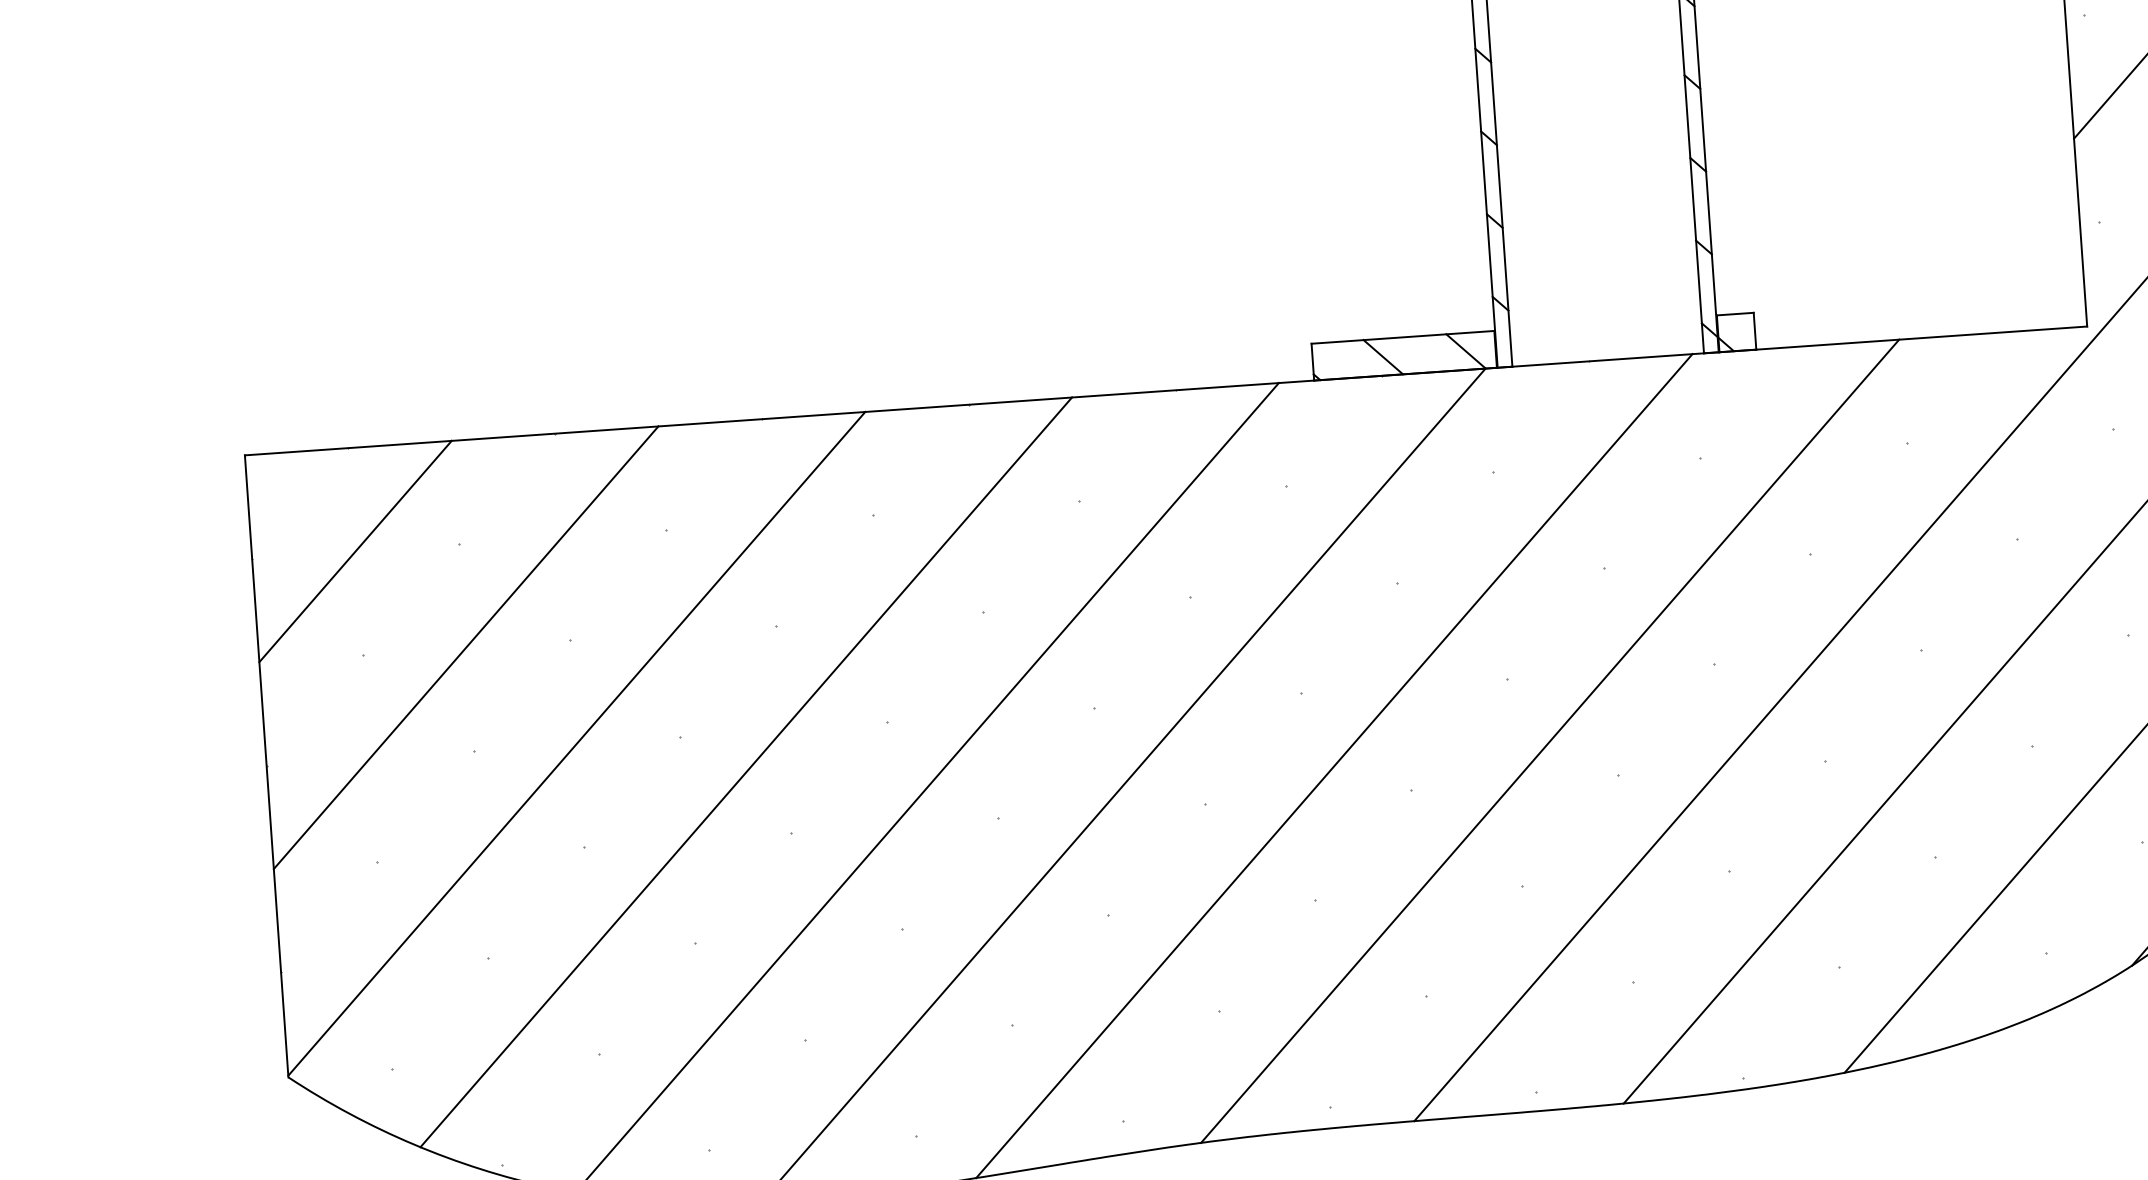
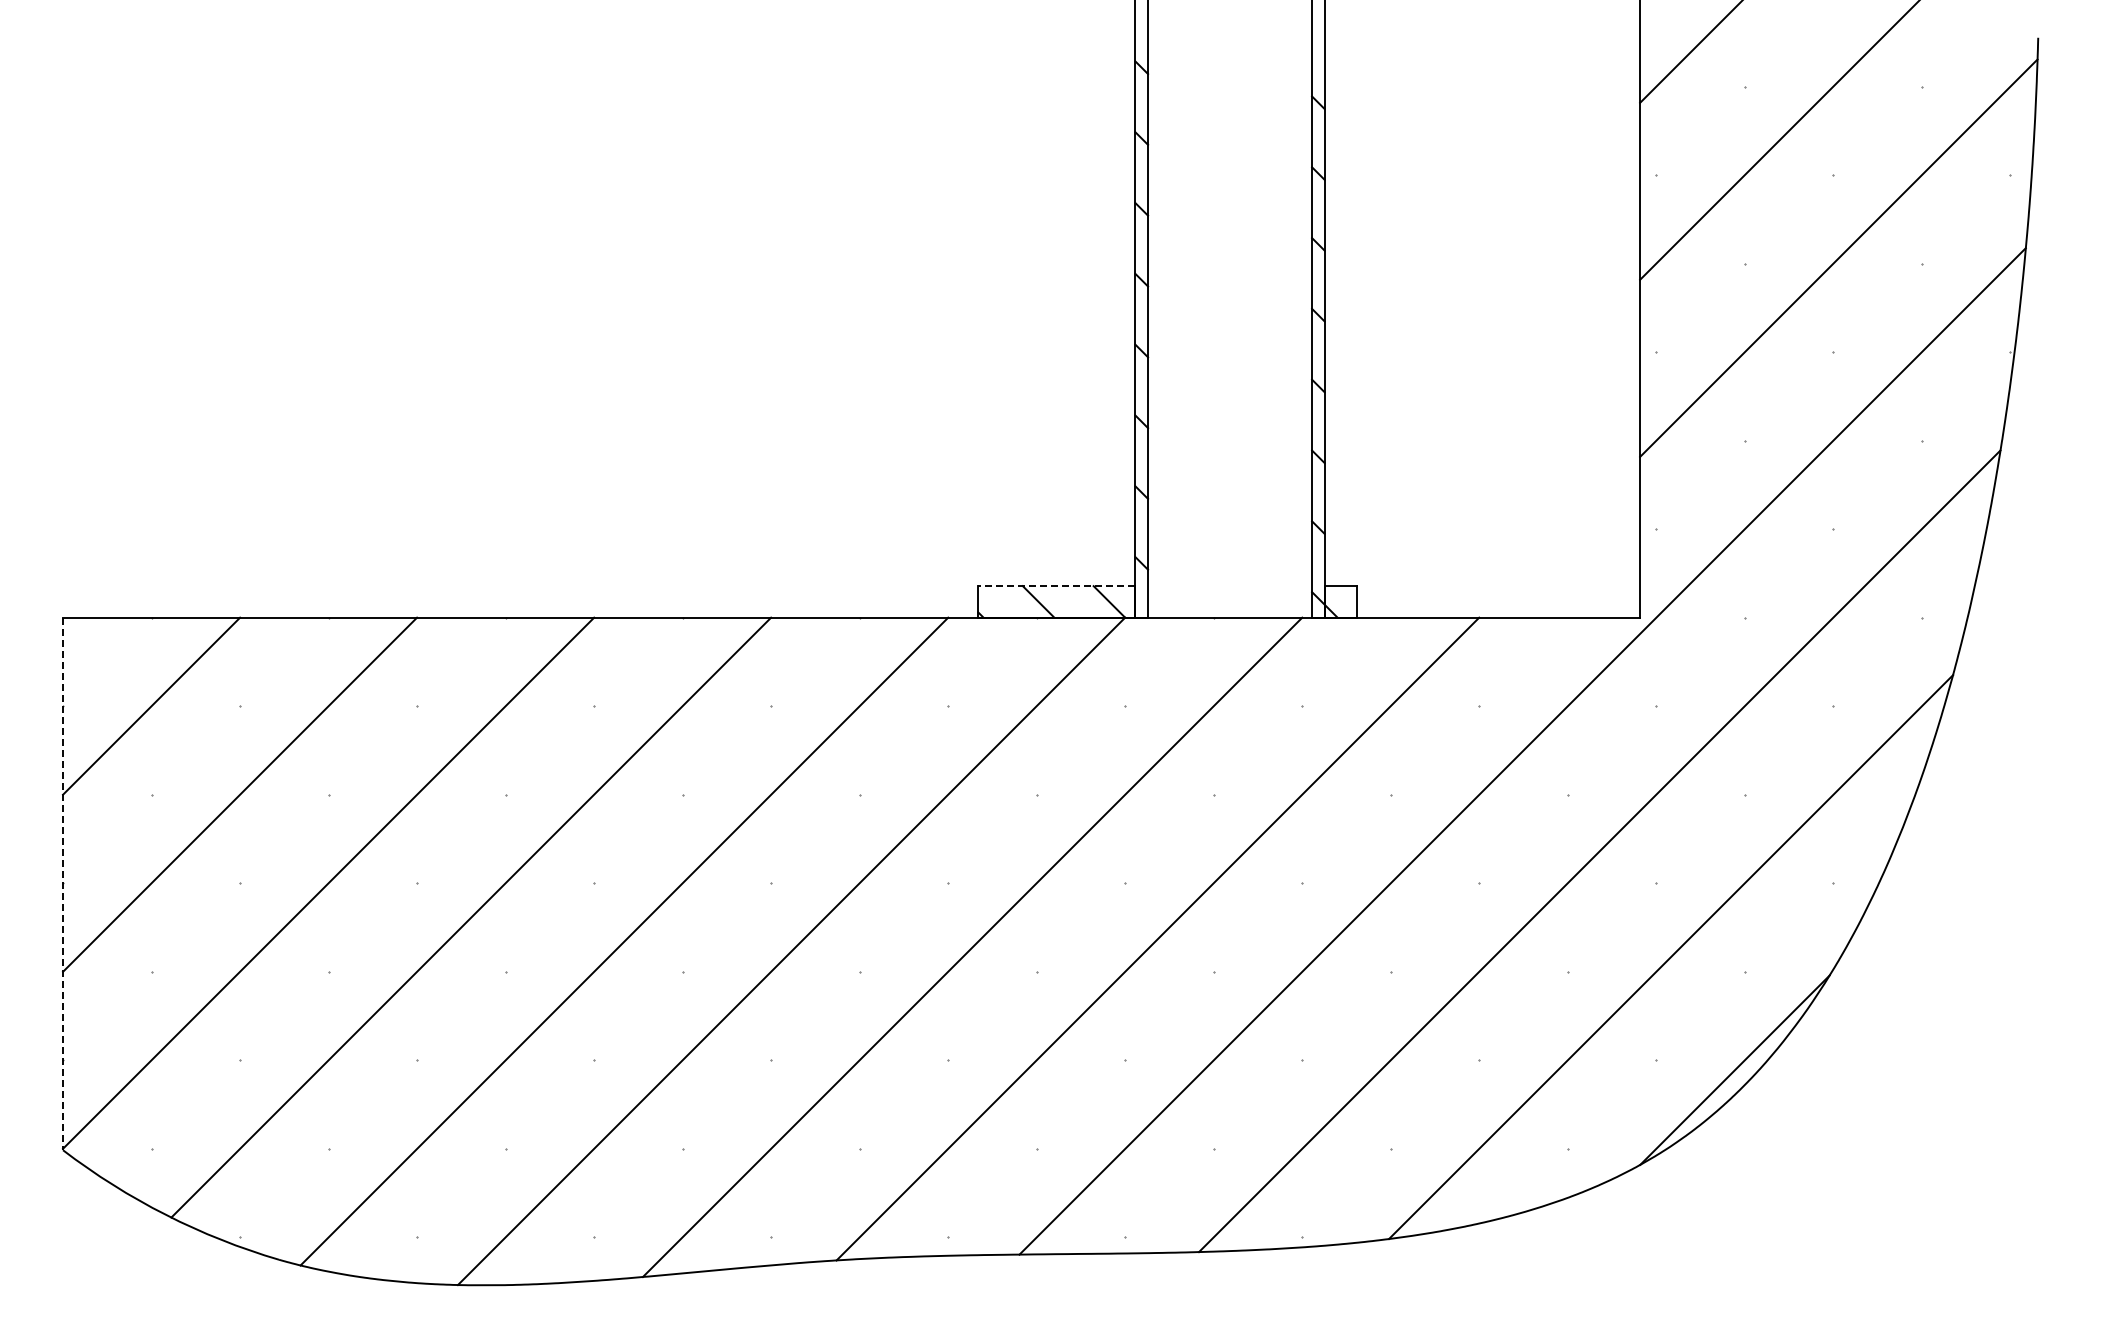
line: (1402, 337) -> (1056, 586), solid -> dashed
line: (267, 766) -> (63, 884), solid -> dashed

